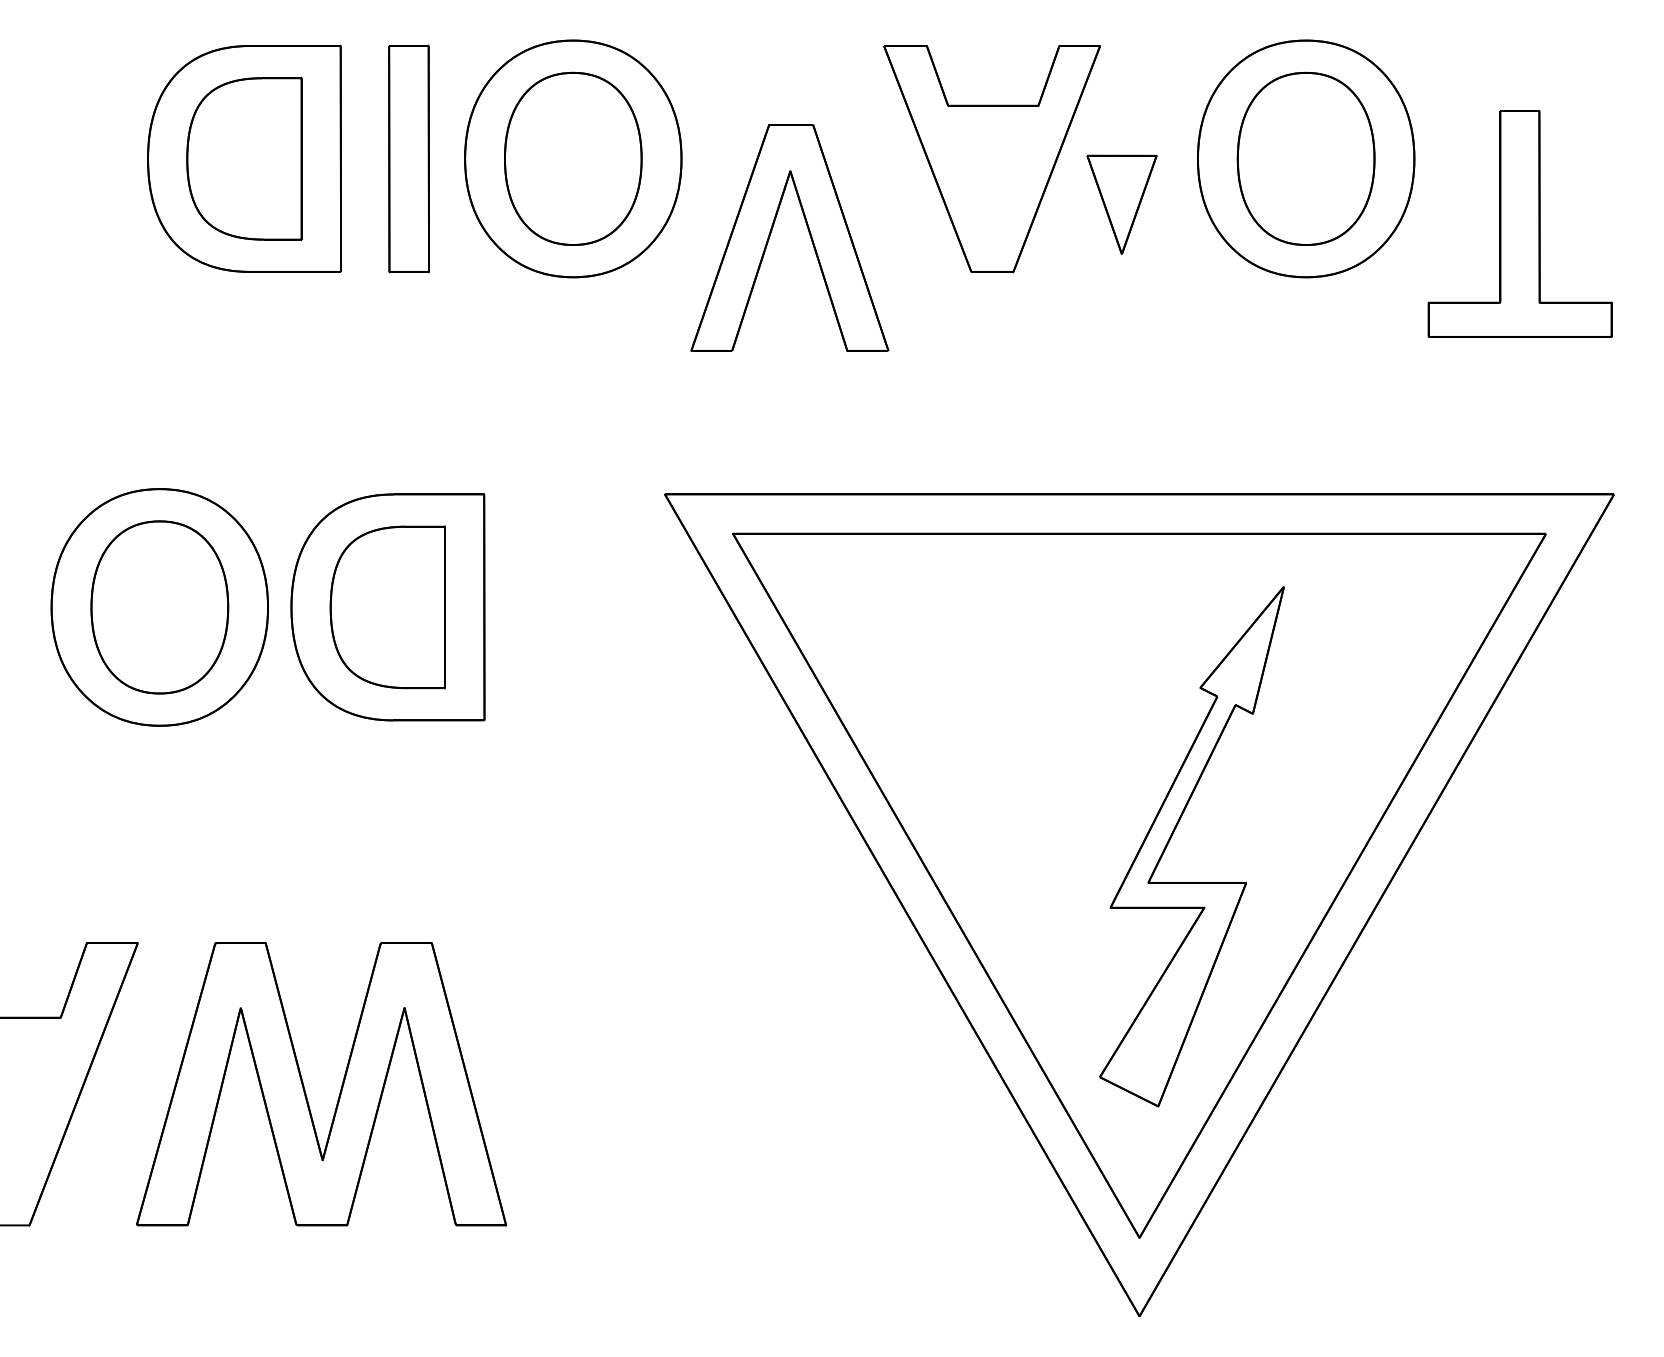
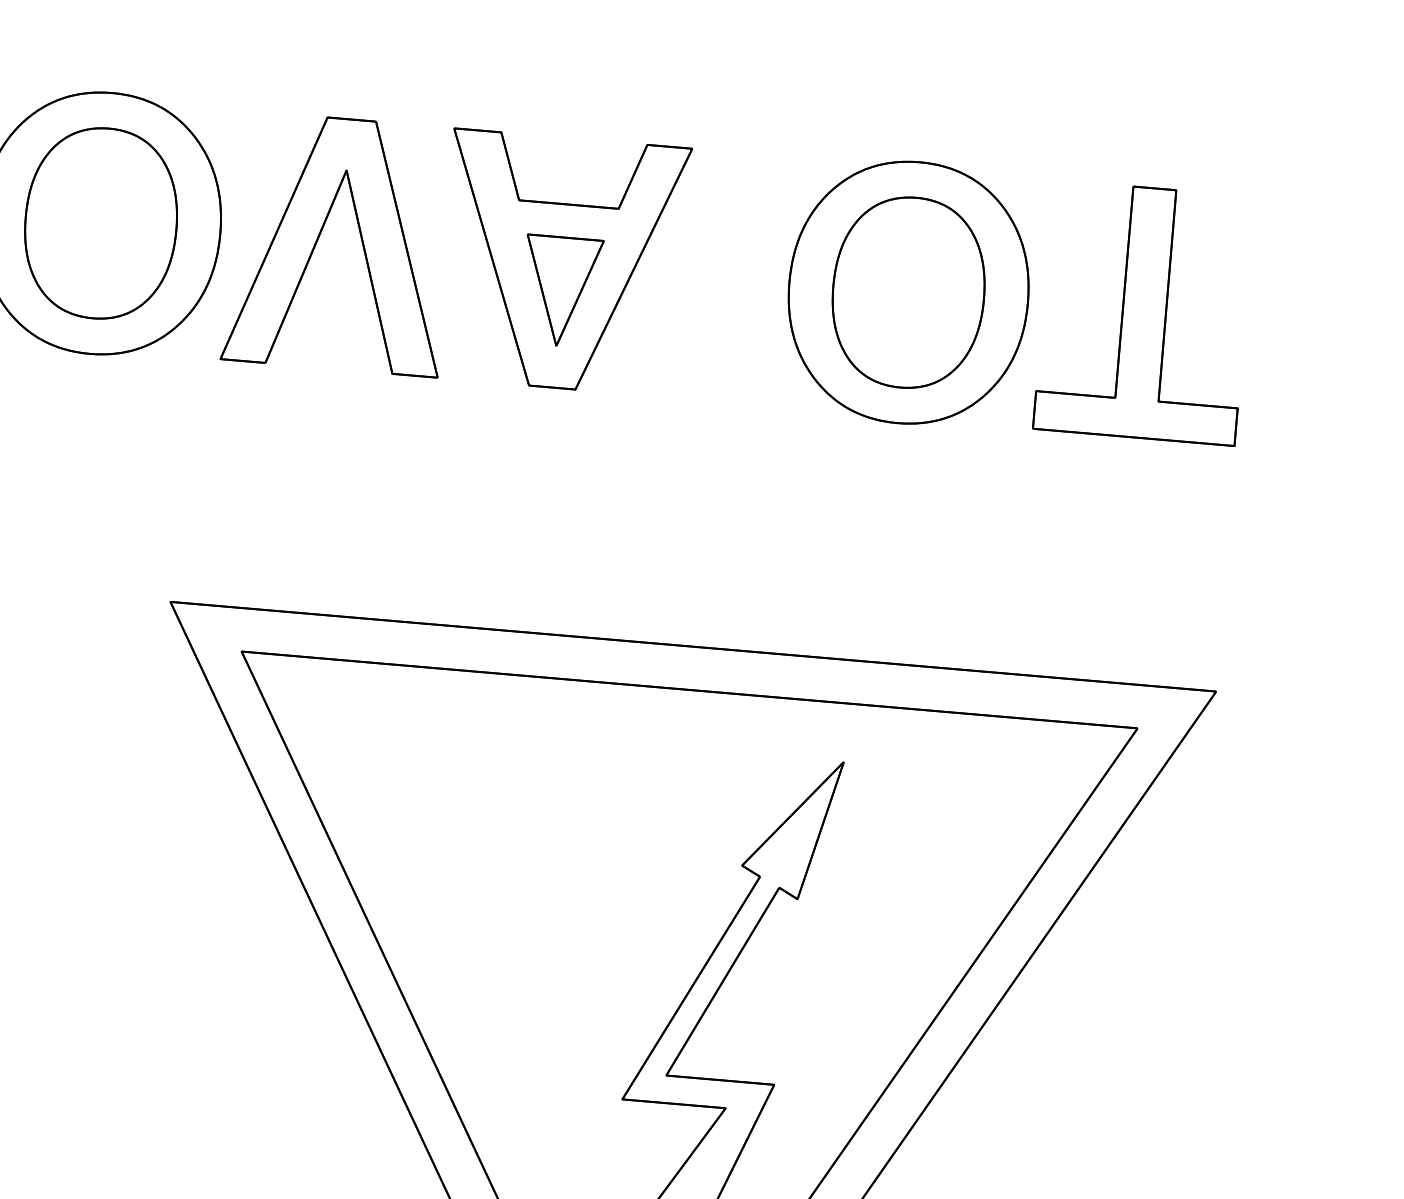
part: (1121, 204) -> (560, 291), moved
part: (1519, 223) -> (1143, 312), moved
part: (772, 230) -> (321, 234), moved

